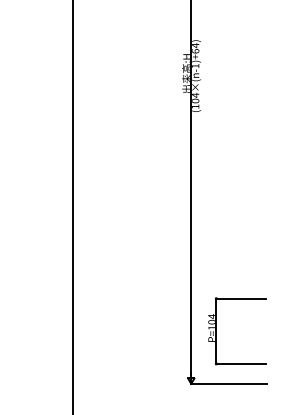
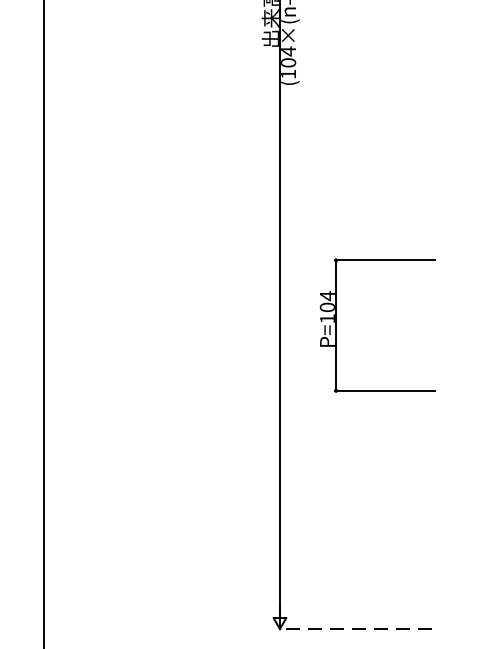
part: (216, 331) -> (336, 326), moved
line: (228, 383) -> (354, 628), solid -> dashed

